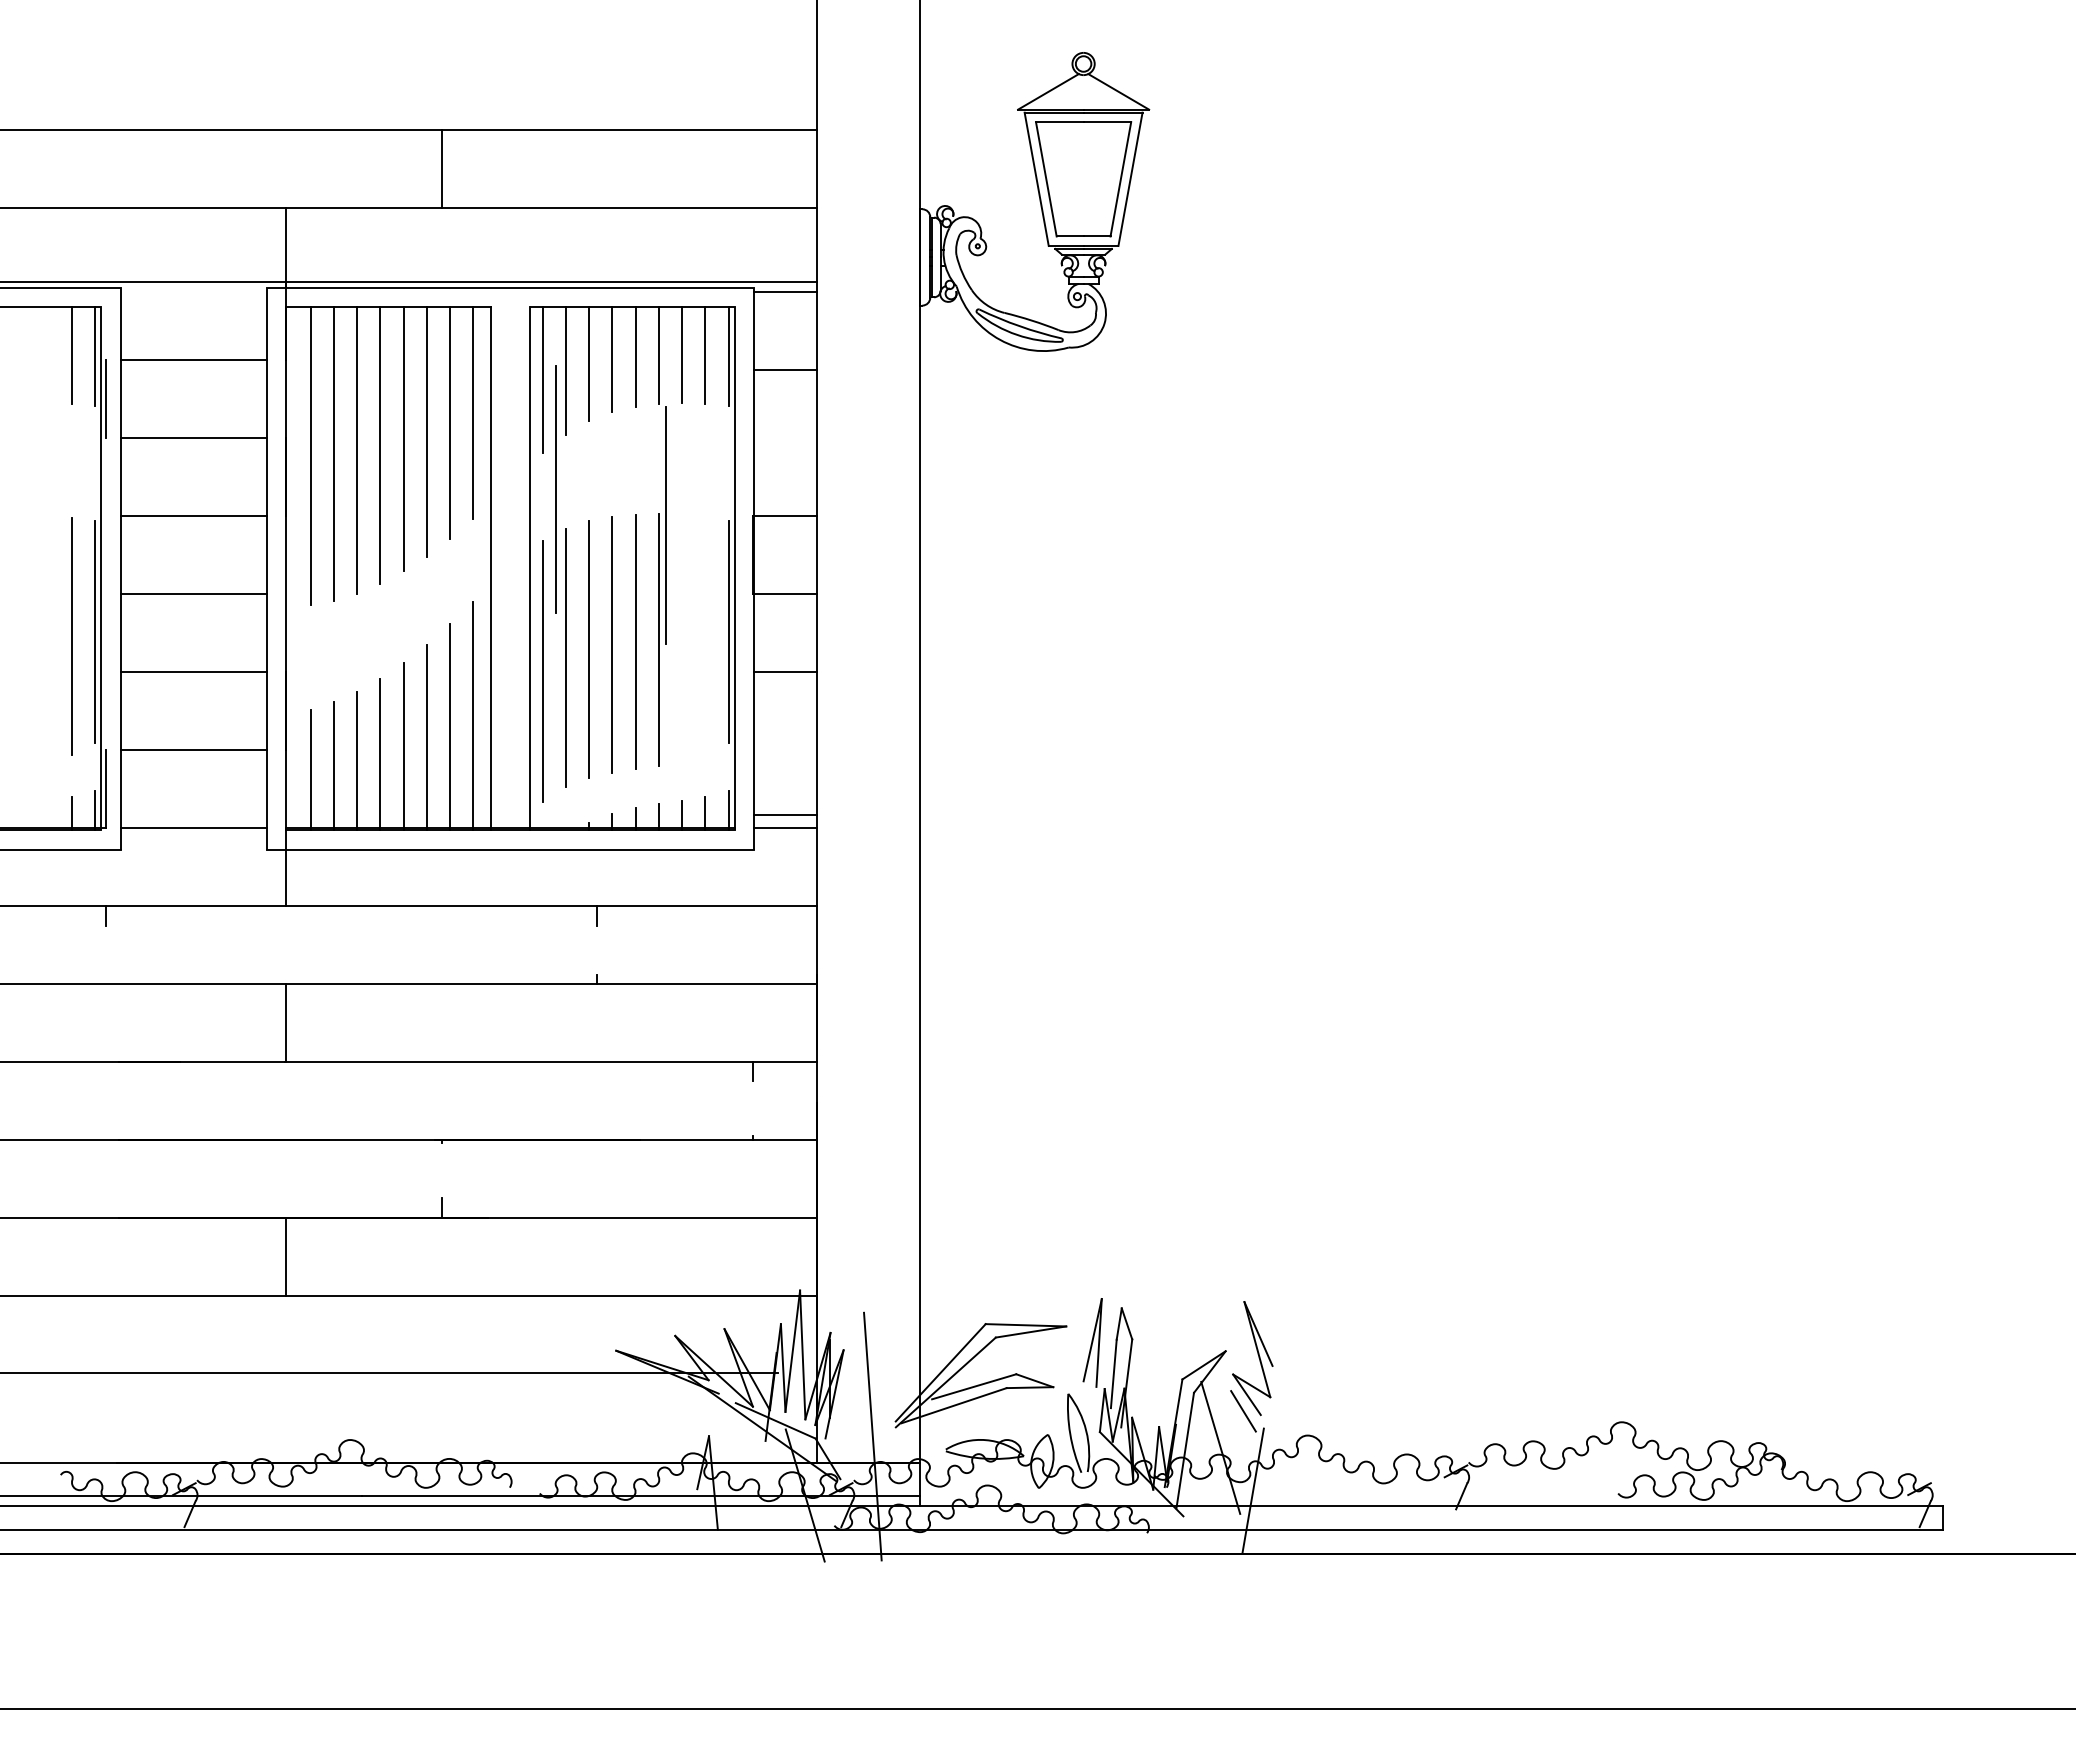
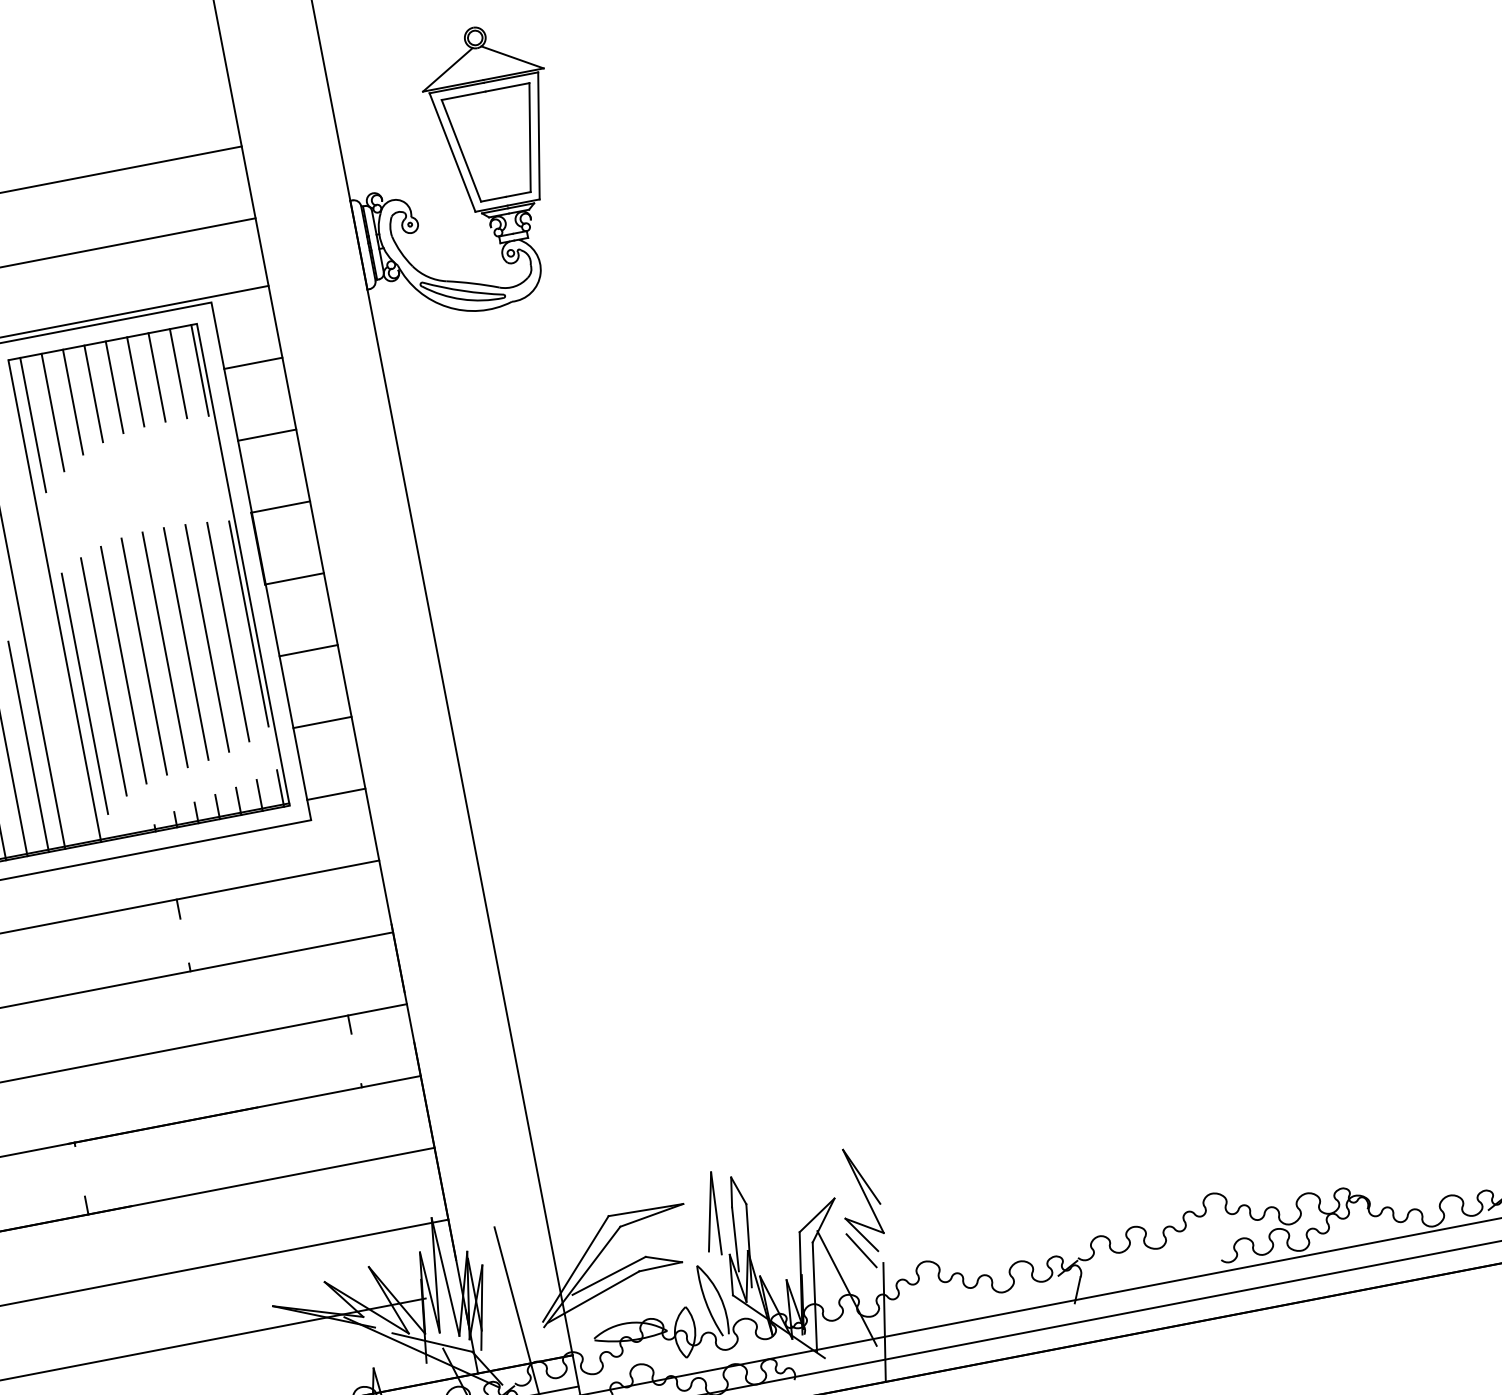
line: (785, 291) -> (253, 363), moved
line: (785, 369) -> (266, 434), moved
line: (555, 489) -> (206, 638), moved
line: (665, 525) -> (227, 632), moved
line: (785, 814) -> (322, 722), moved

